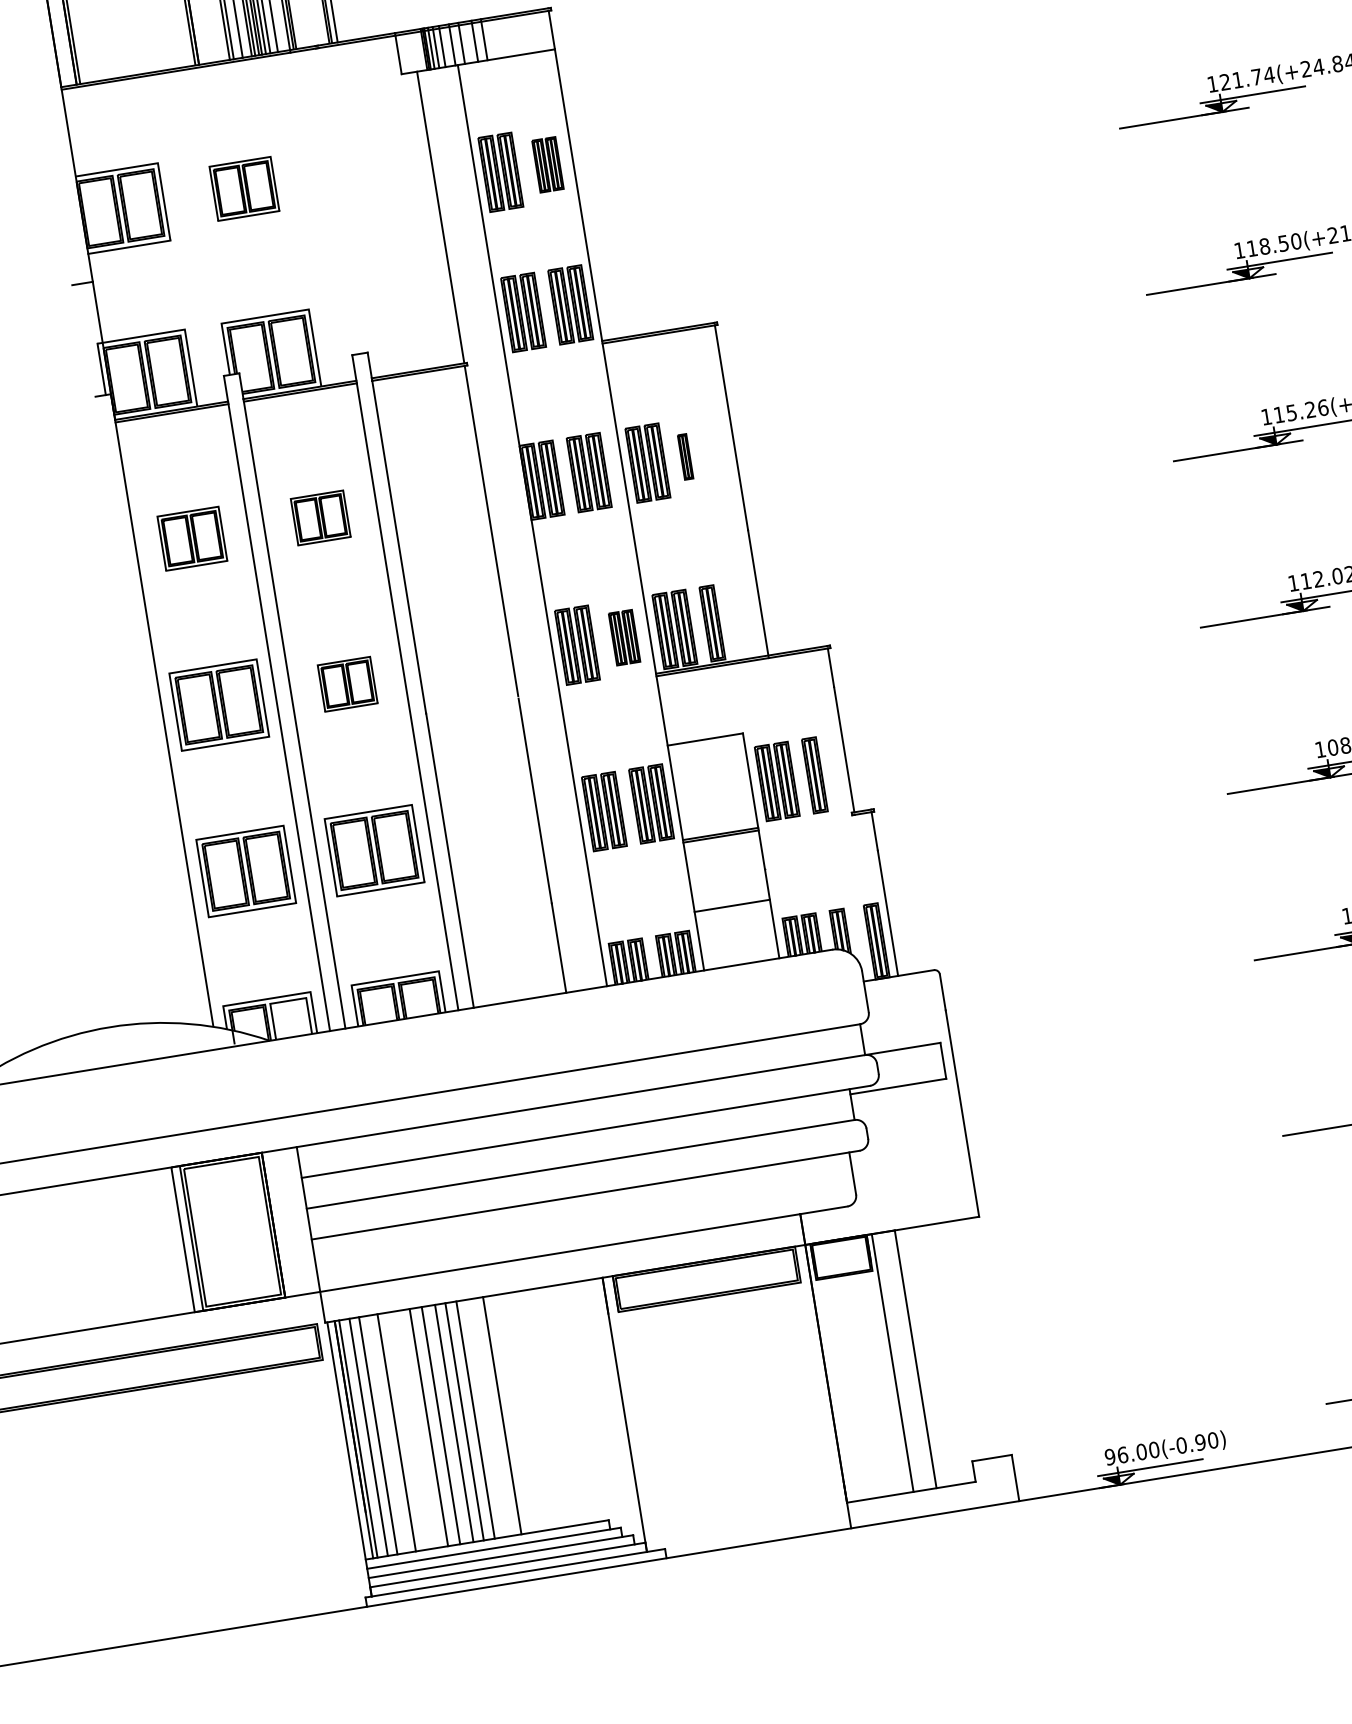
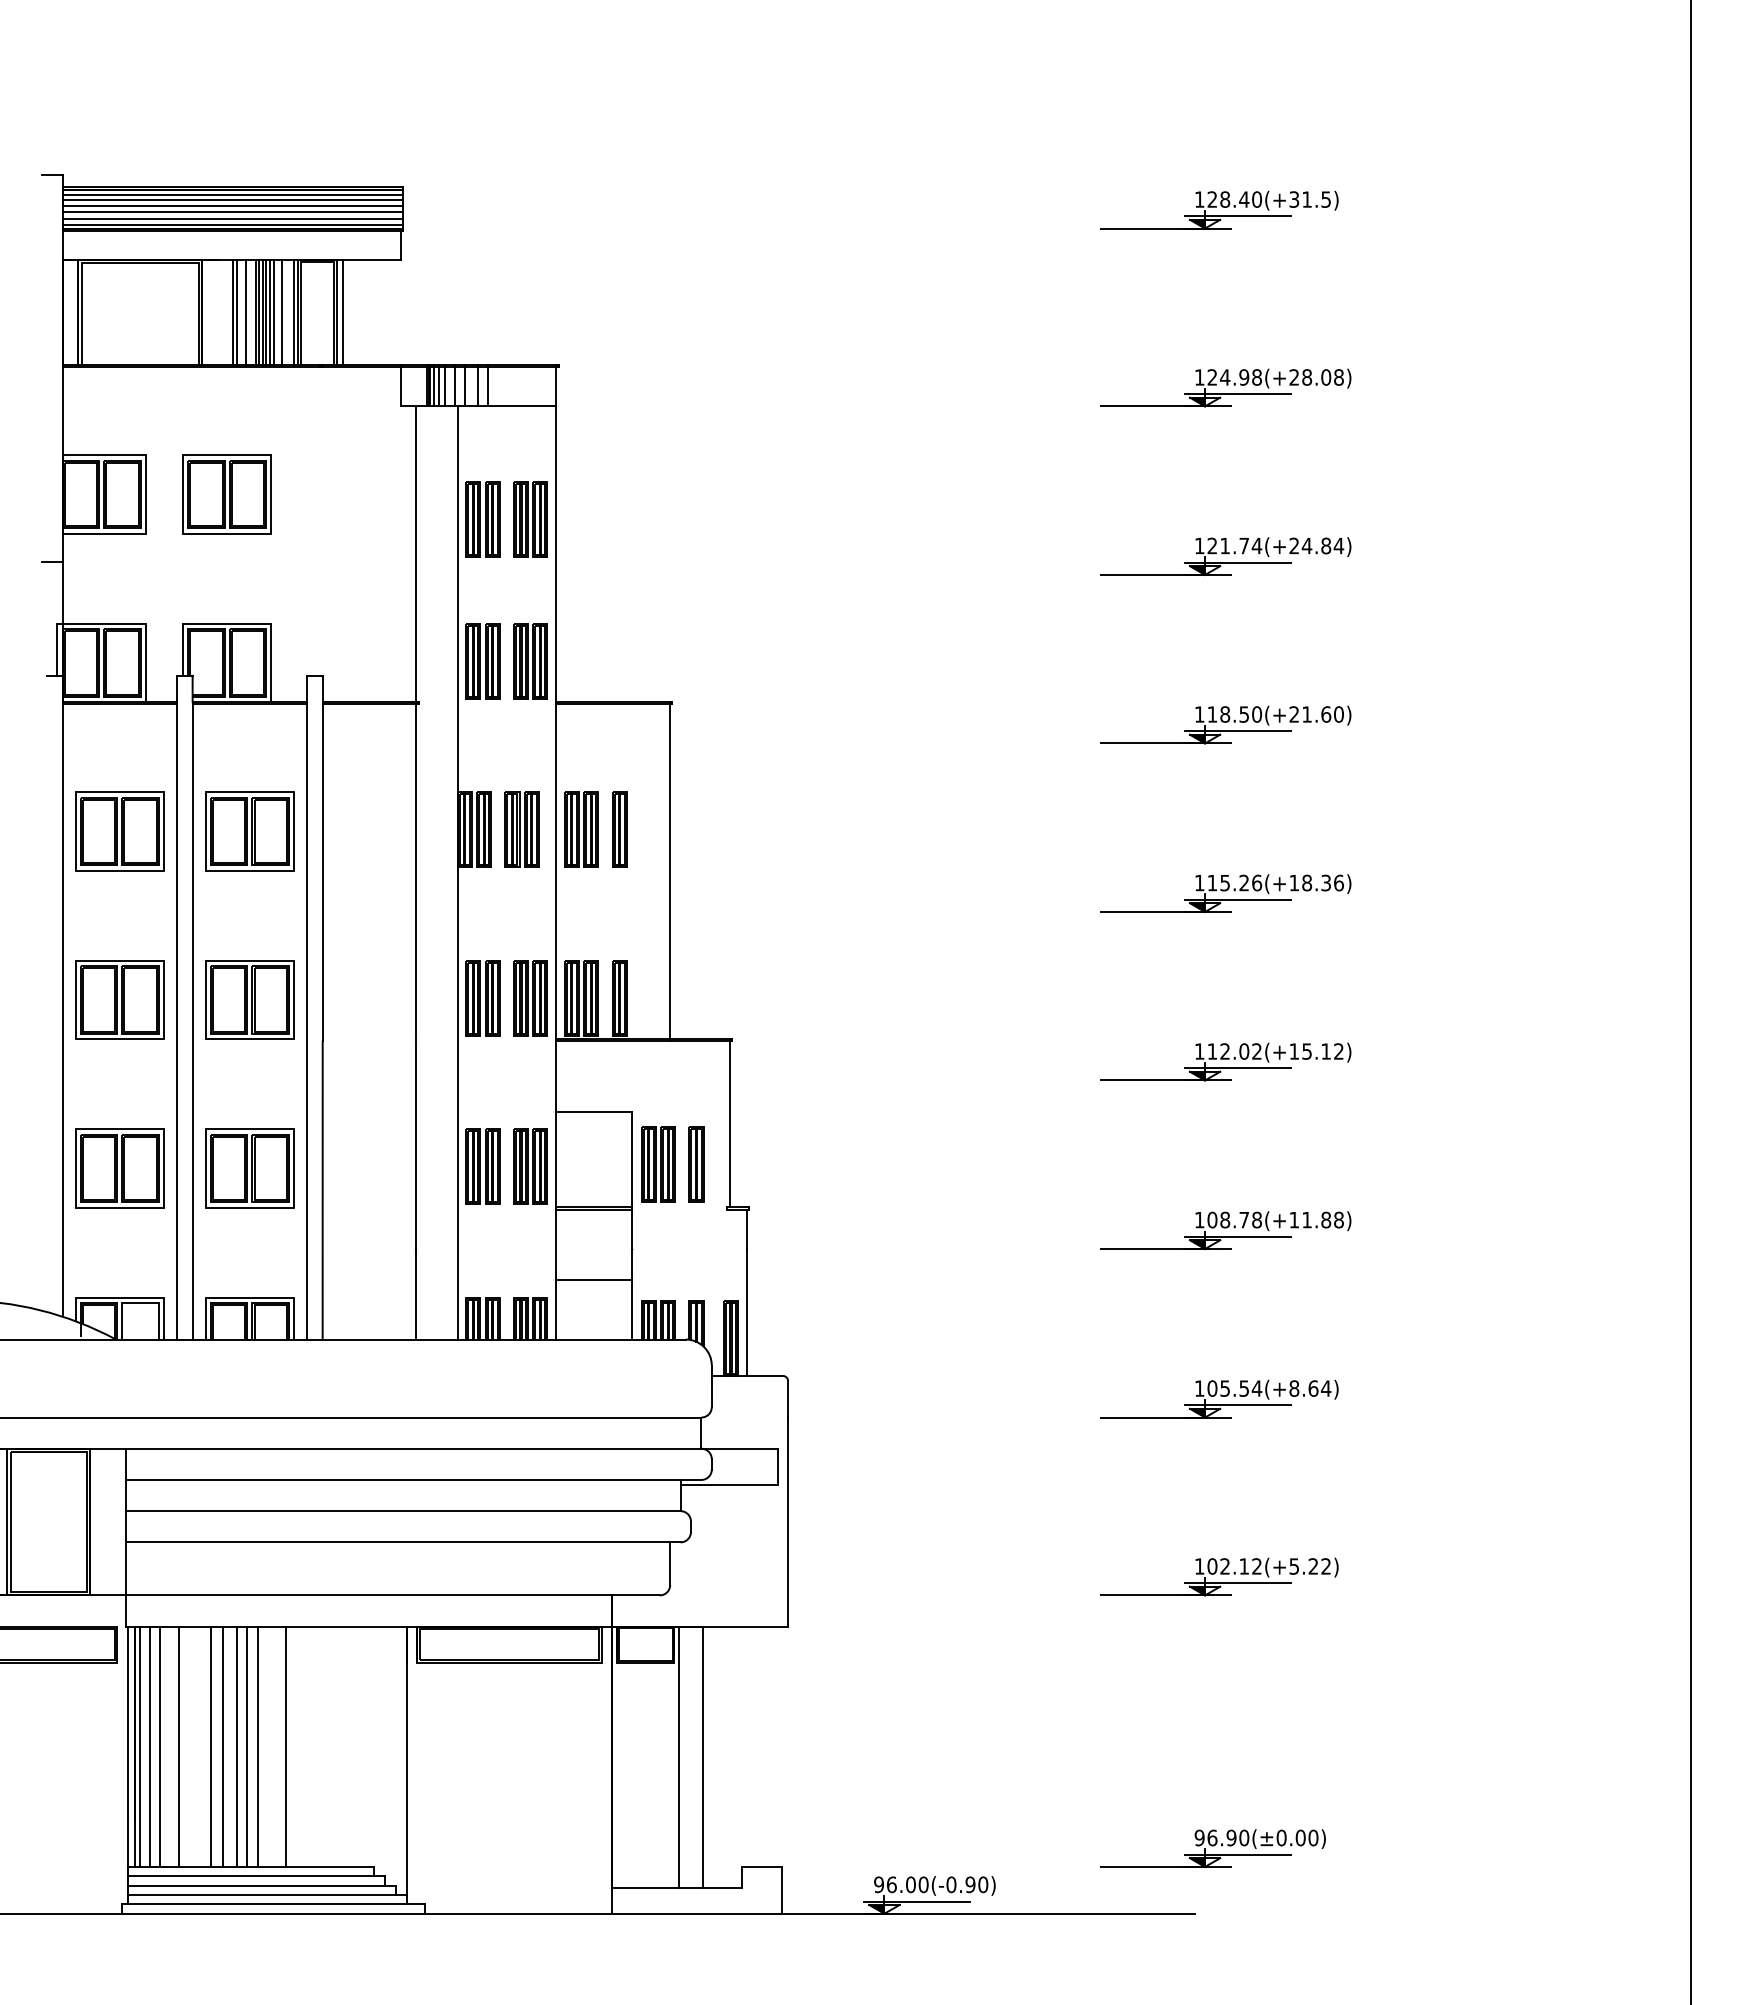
part: (547, 165) -> (530, 519), size x1.43
part: (243, 189) -> (226, 494), size x1.43
part: (685, 456) -> (619, 829), size x1.67
part: (320, 518) -> (249, 831), size x1.67
part: (192, 538) -> (119, 831), size x1.43
part: (624, 637) -> (530, 998), size x1.43
part: (347, 683) -> (249, 999), size x1.67

